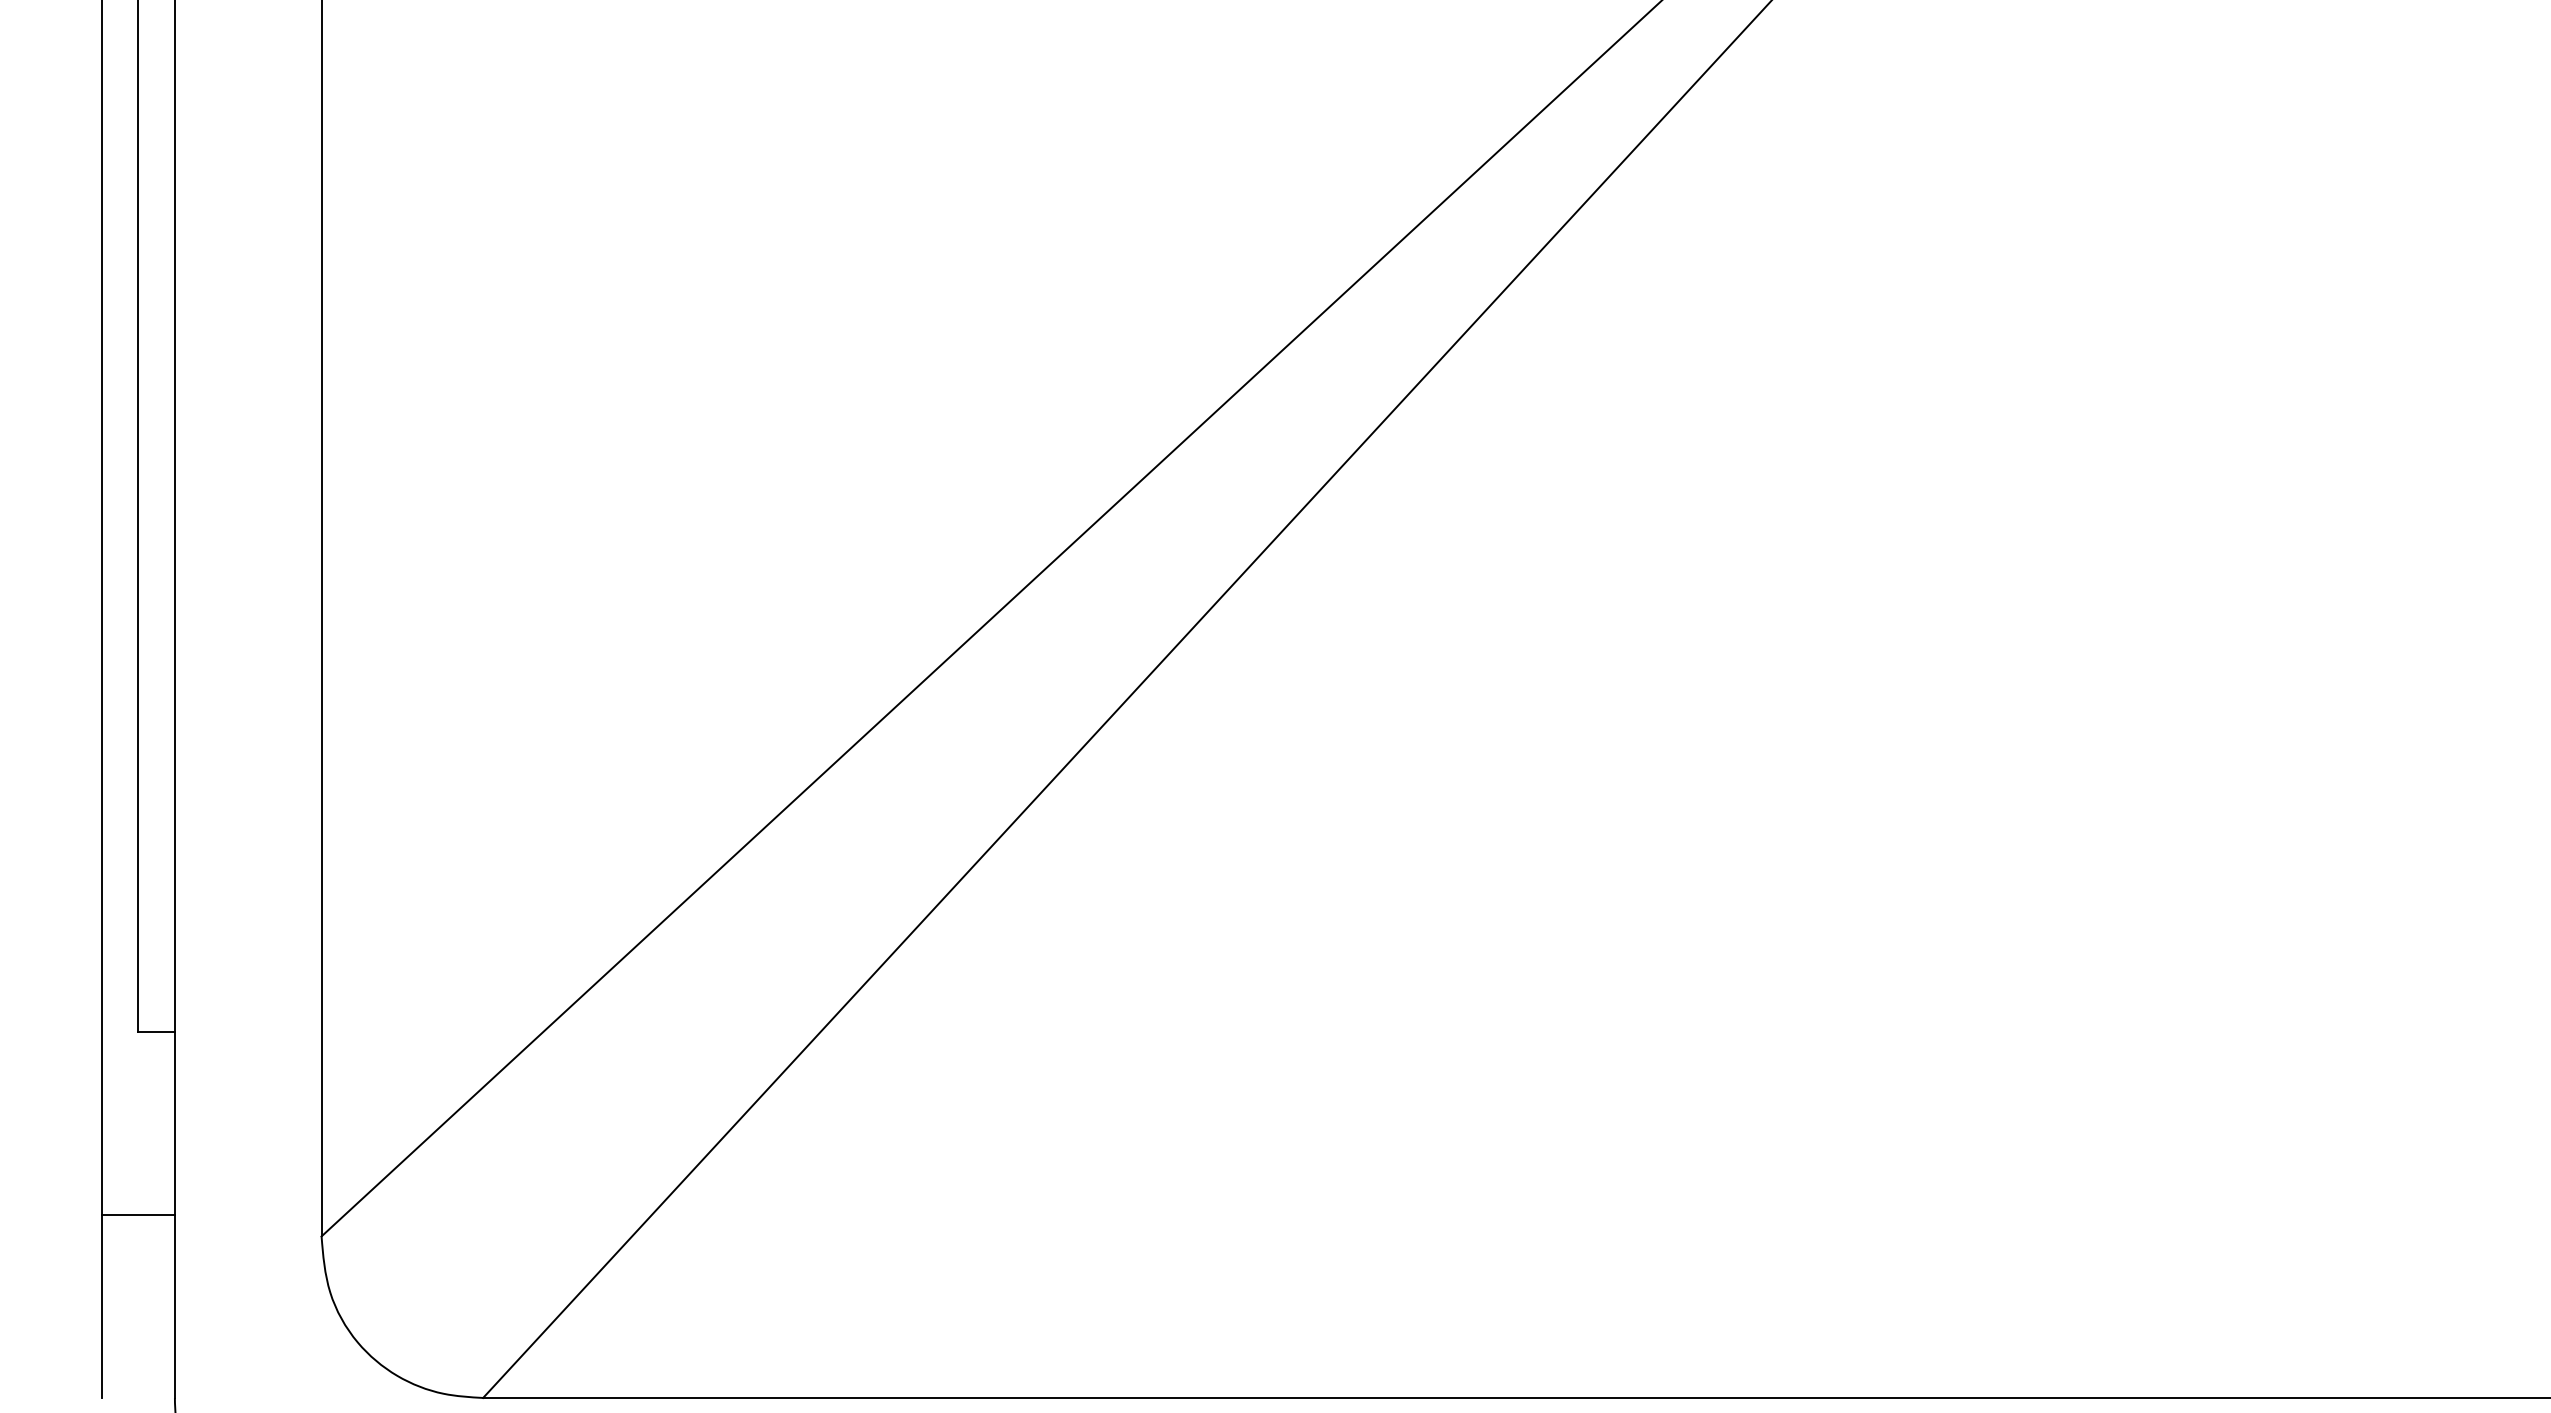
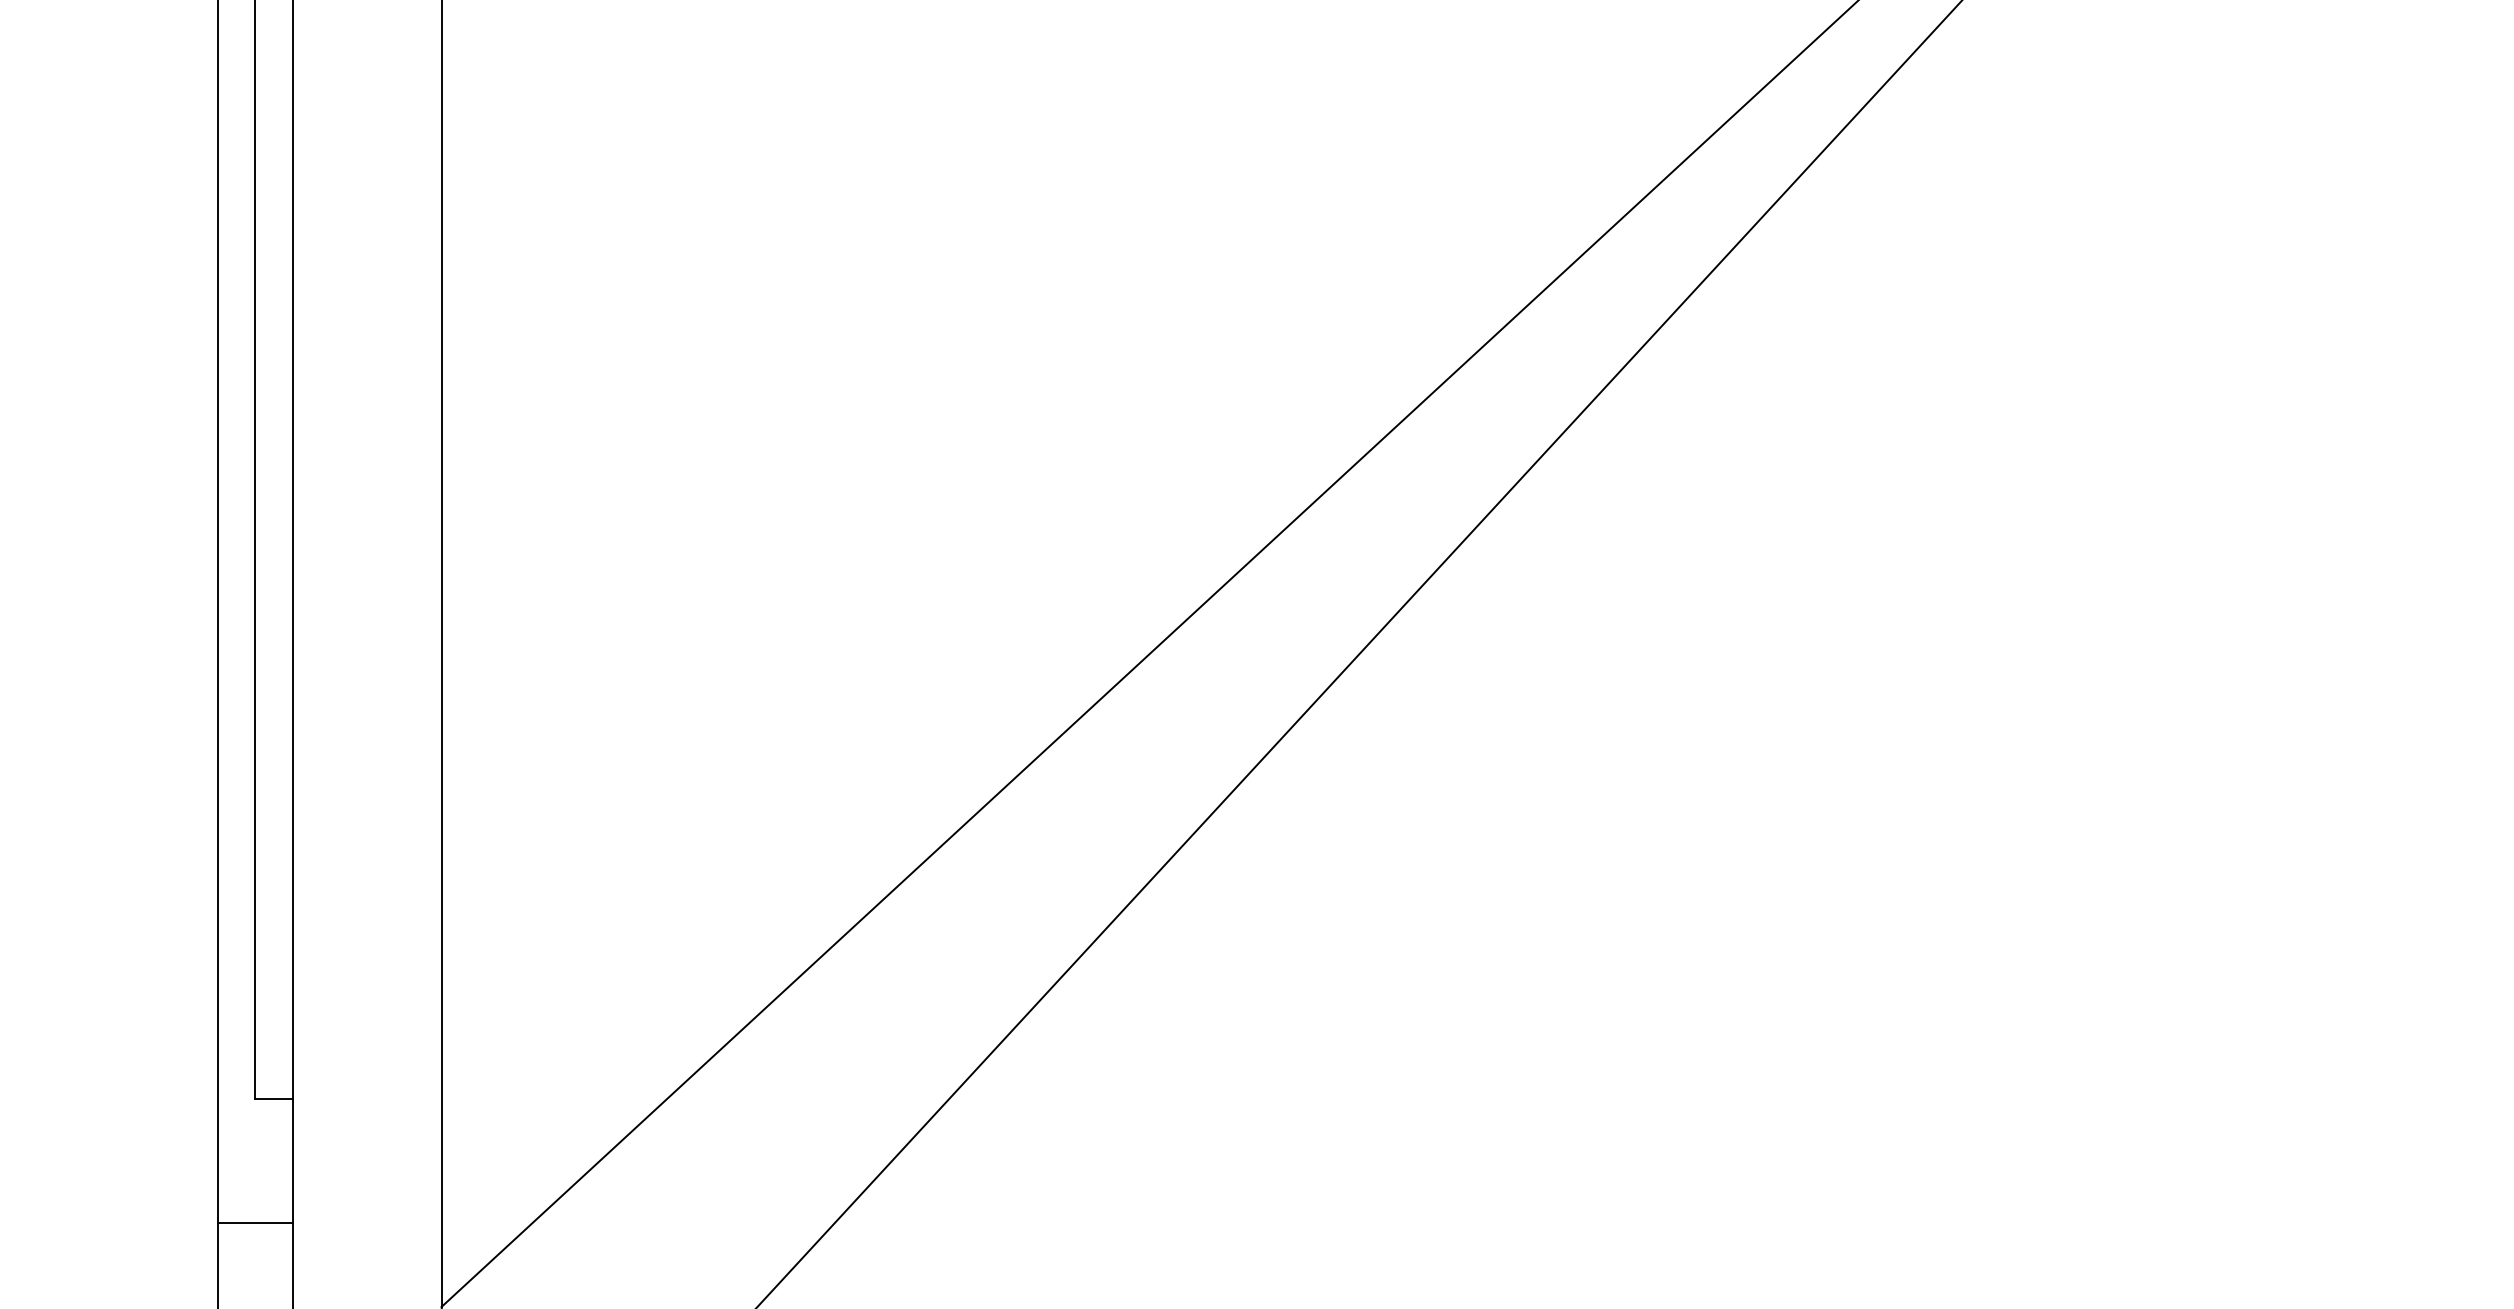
line: (138, 1214) -> (255, 1222), moved

